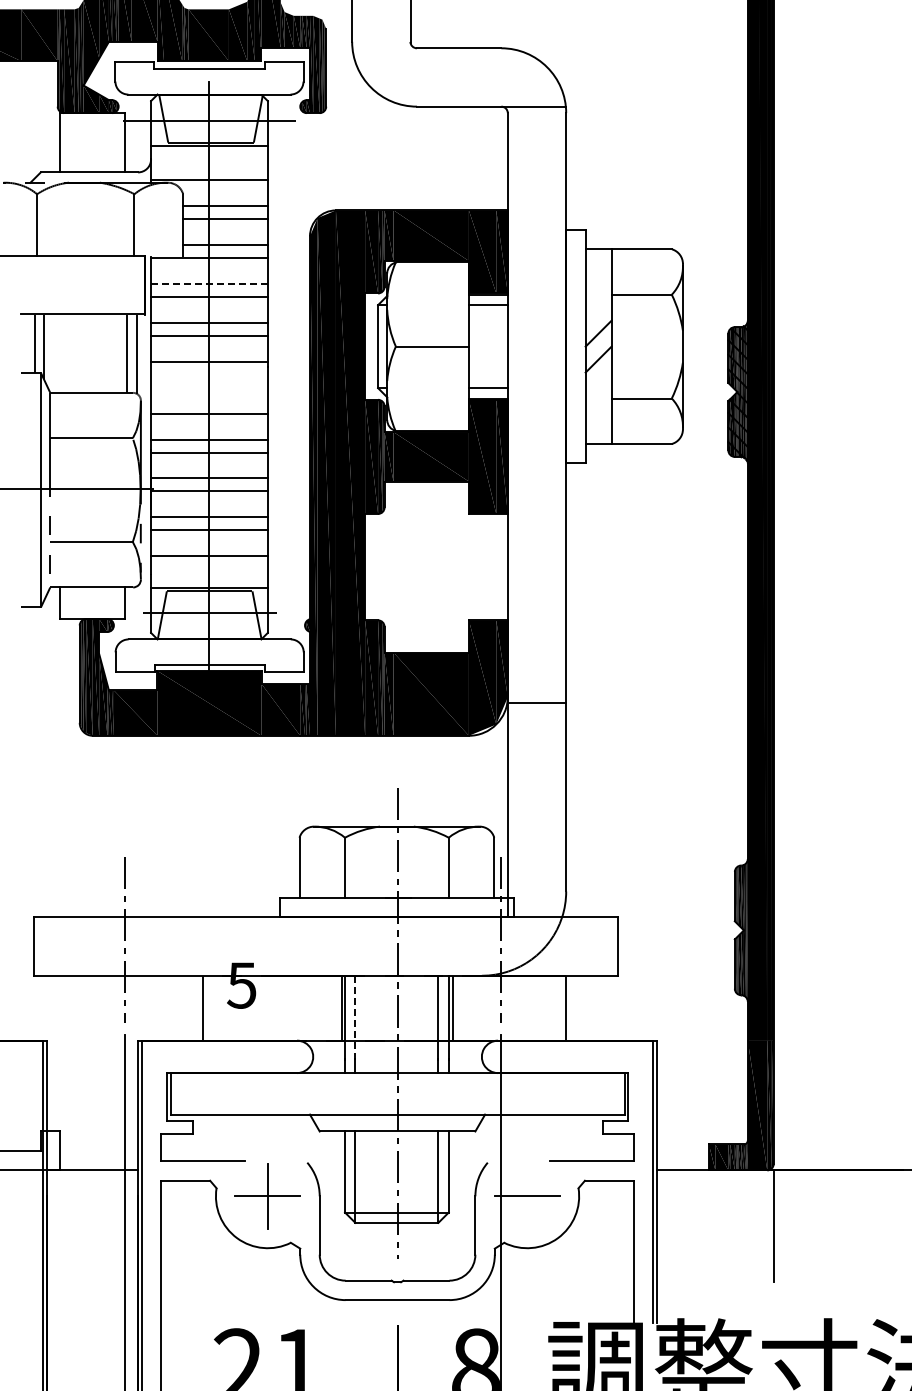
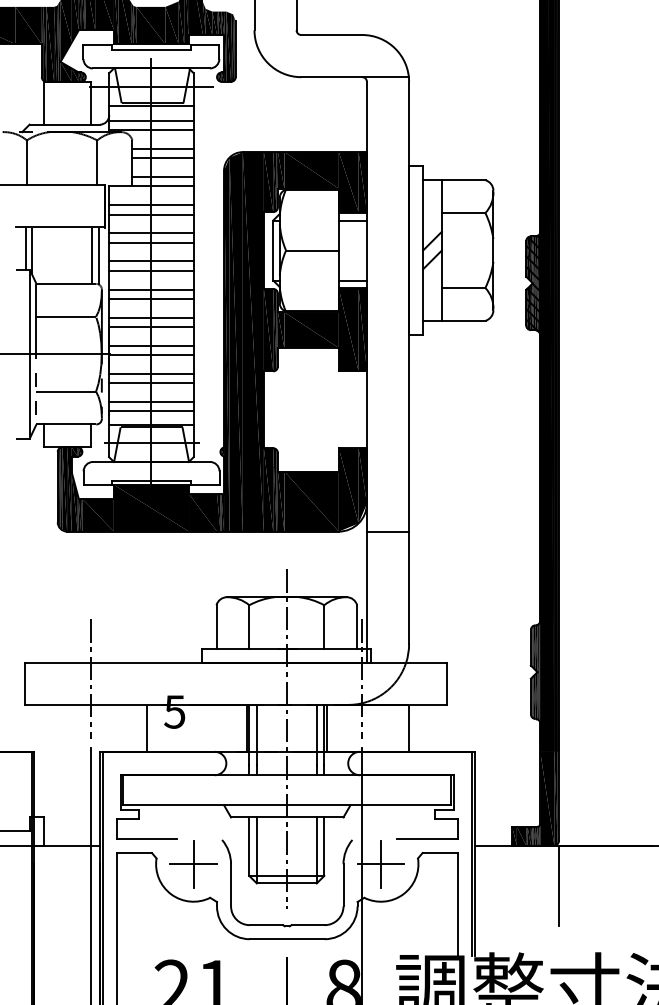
line: (209, 167) -> (151, 121), added
line: (208, 283) -> (150, 204), dashed -> solid
line: (209, 374) -> (151, 270), added
line: (209, 400) -> (151, 289), added
line: (209, 569) -> (151, 411), added
line: (536, 702) -> (387, 531), moved
line: (355, 1018) -> (256, 735), dashed -> solid
line: (527, 1195) -> (381, 863), added

